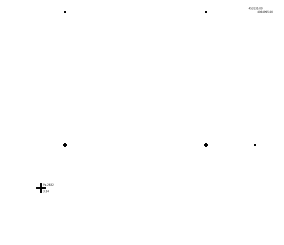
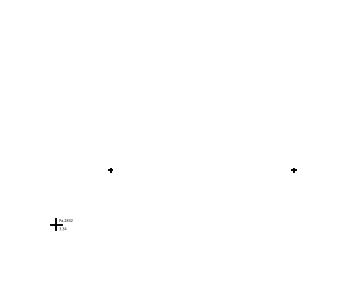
part: (44, 187) -> (60, 224), moved

